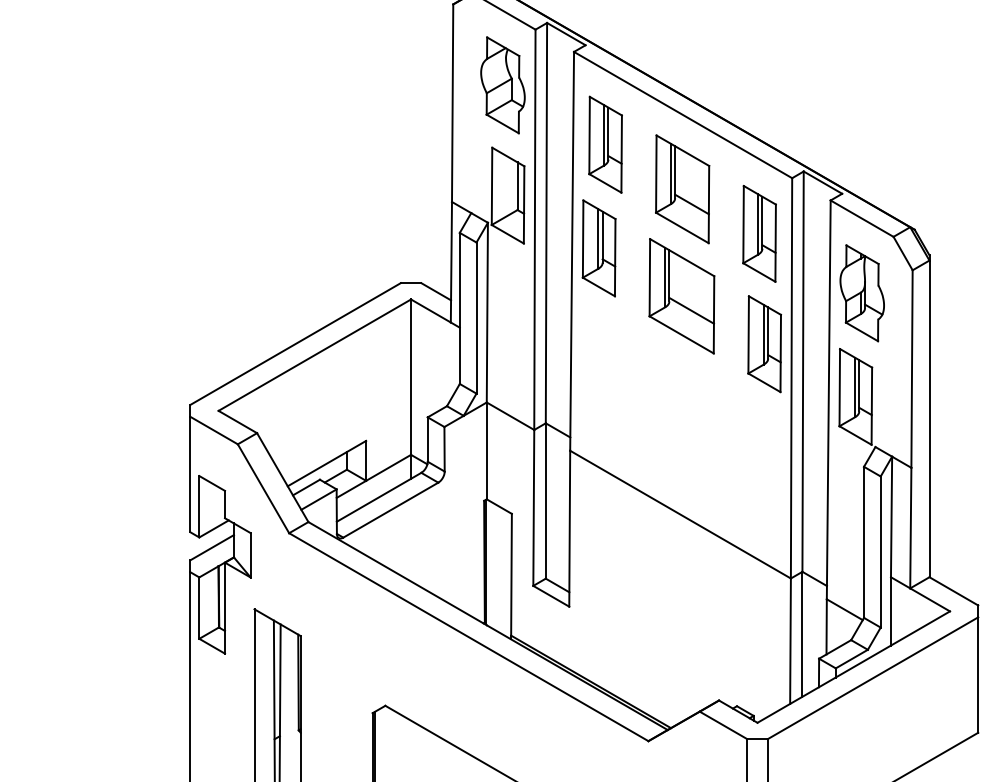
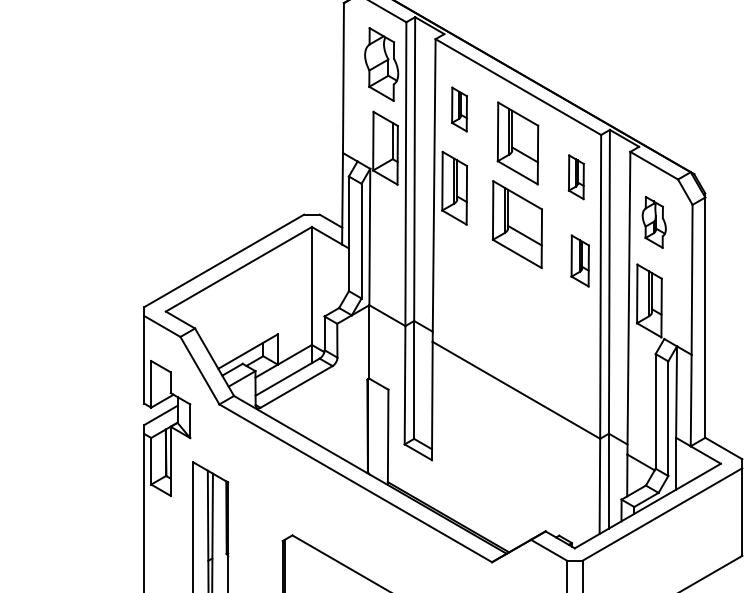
part: (605, 144) -> (459, 109), size x0.6
part: (759, 233) -> (576, 176), size x0.6
part: (861, 293) -> (653, 222), size x0.7
part: (764, 344) -> (580, 261), size x0.7

